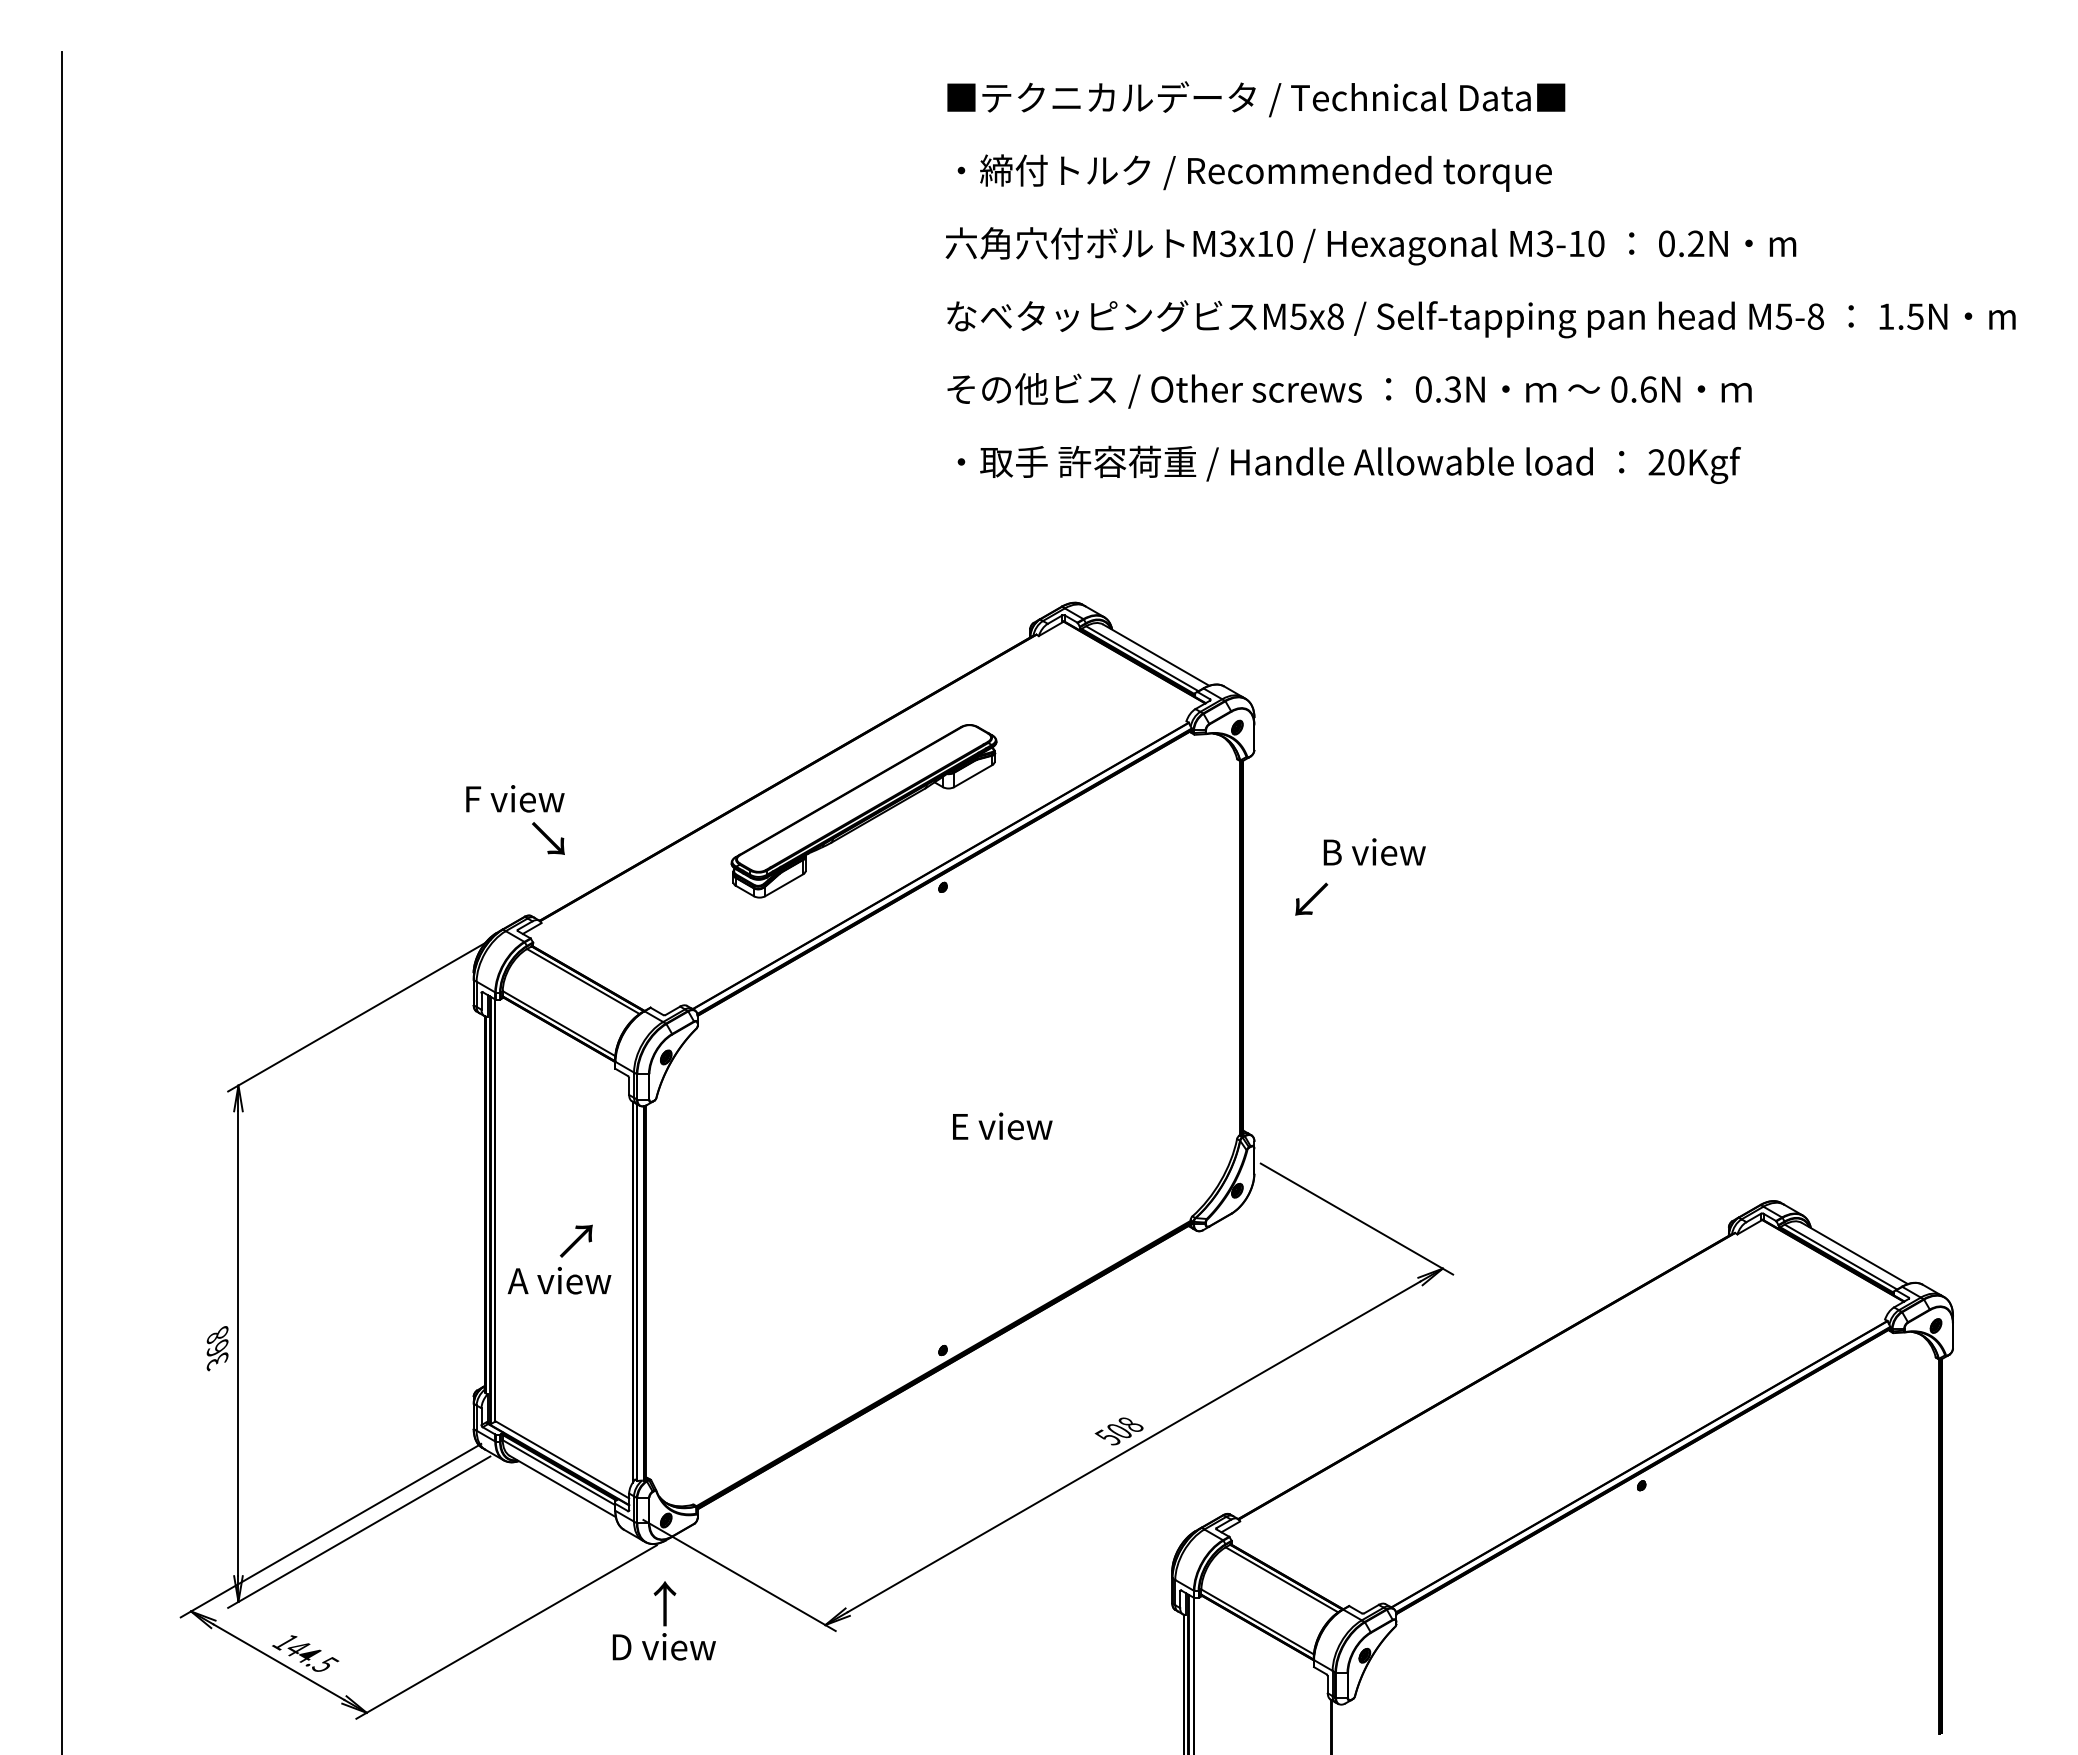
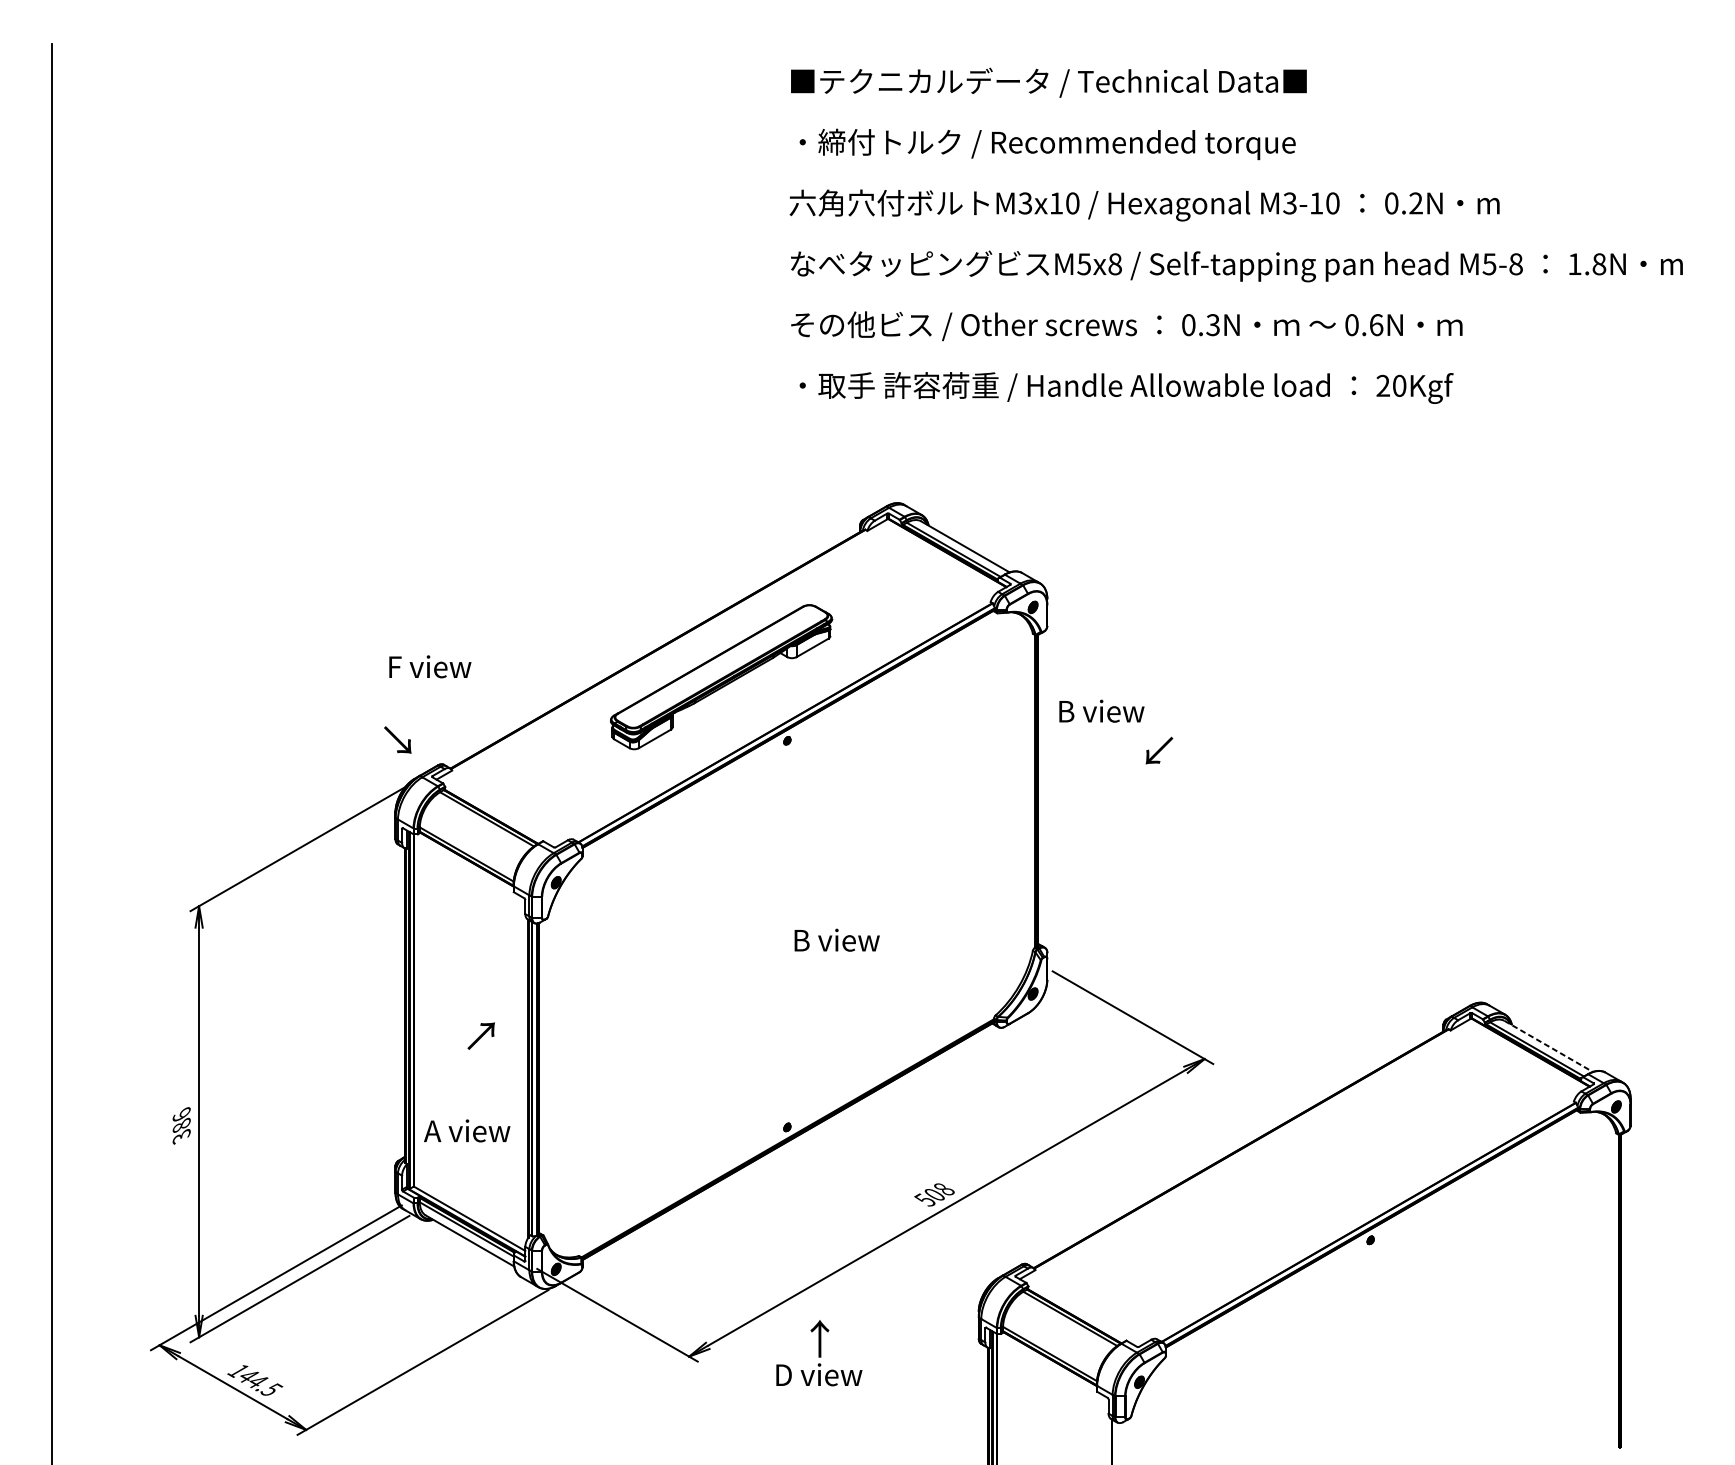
text: (1915, 316) -> (1599, 264), 1.5N -> 1.8N
text: (548, 838) -> (397, 740), moved
text: (1374, 851) -> (1101, 710), moved
text: (1311, 898) -> (1159, 750), moved
text: (1002, 1126) -> (837, 940), E view -> B view
line: (1855, 1253) -> (1549, 1046), solid -> dashed
text: (559, 1280) -> (467, 1130), moved
text: (217, 1341) -> (181, 1119), 368 -> 386
text: (663, 1620) -> (818, 1352), moved

